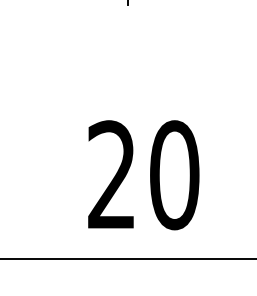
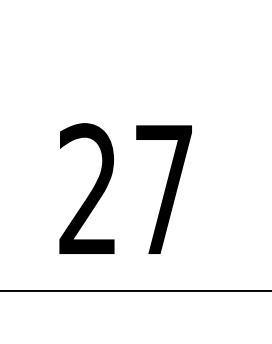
text: (174, 175) -> (163, 190), 20 -> 27

